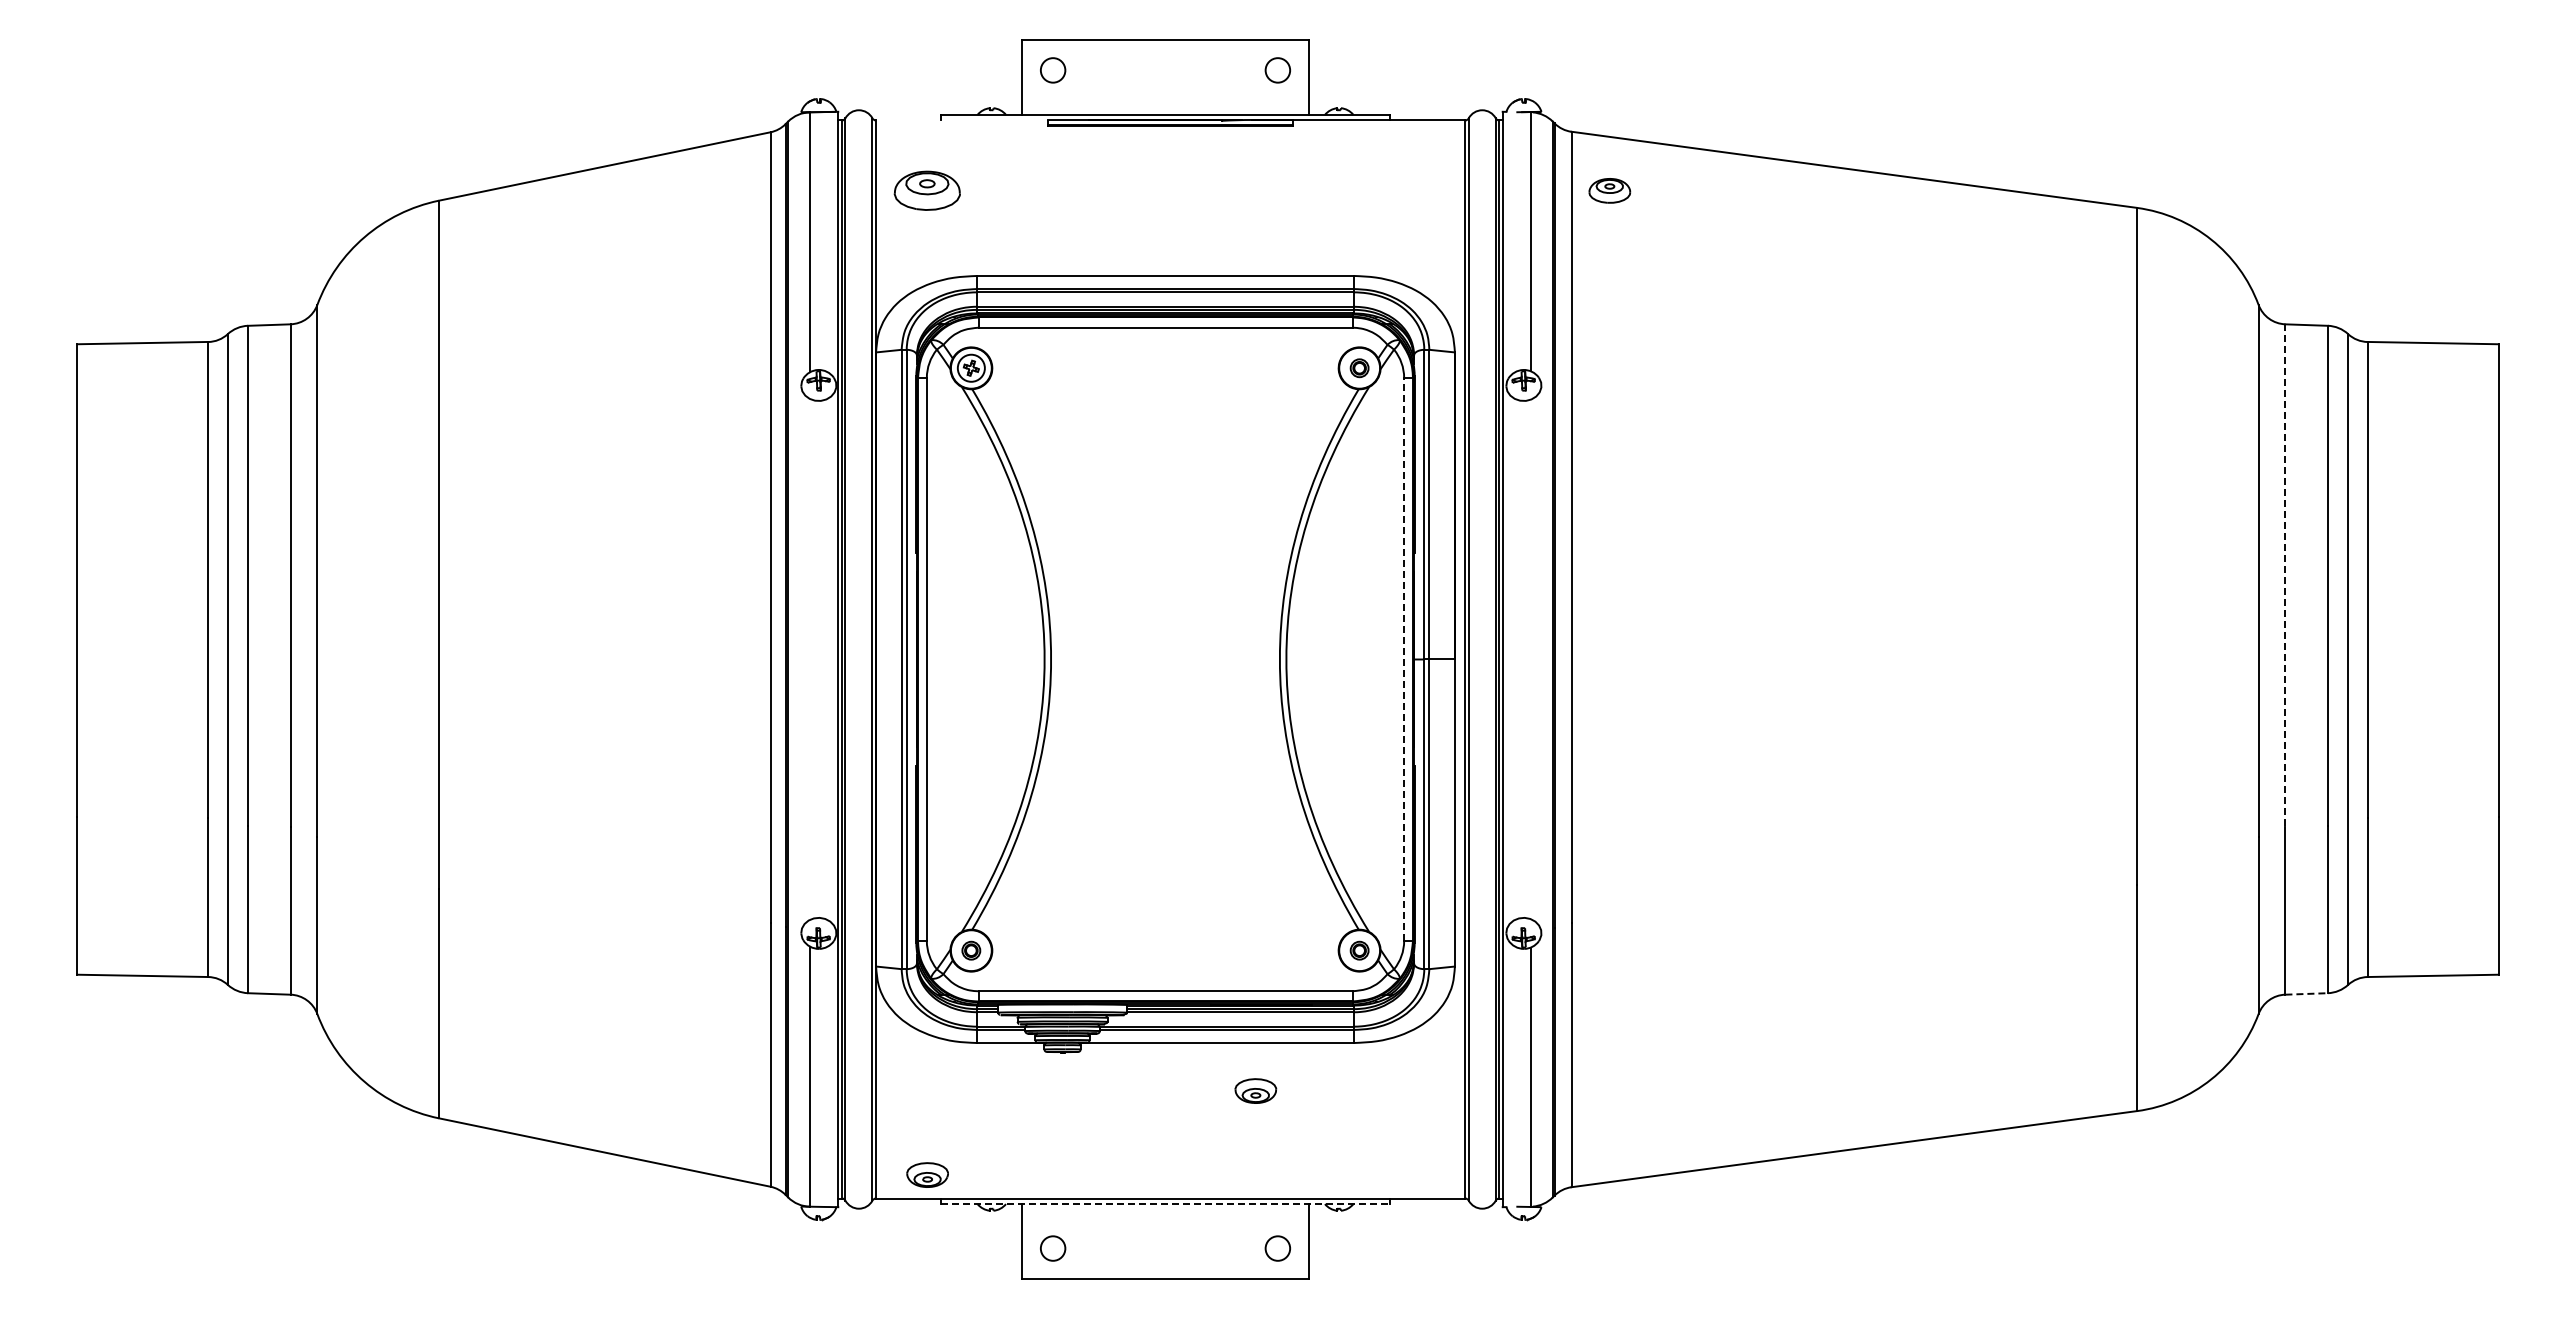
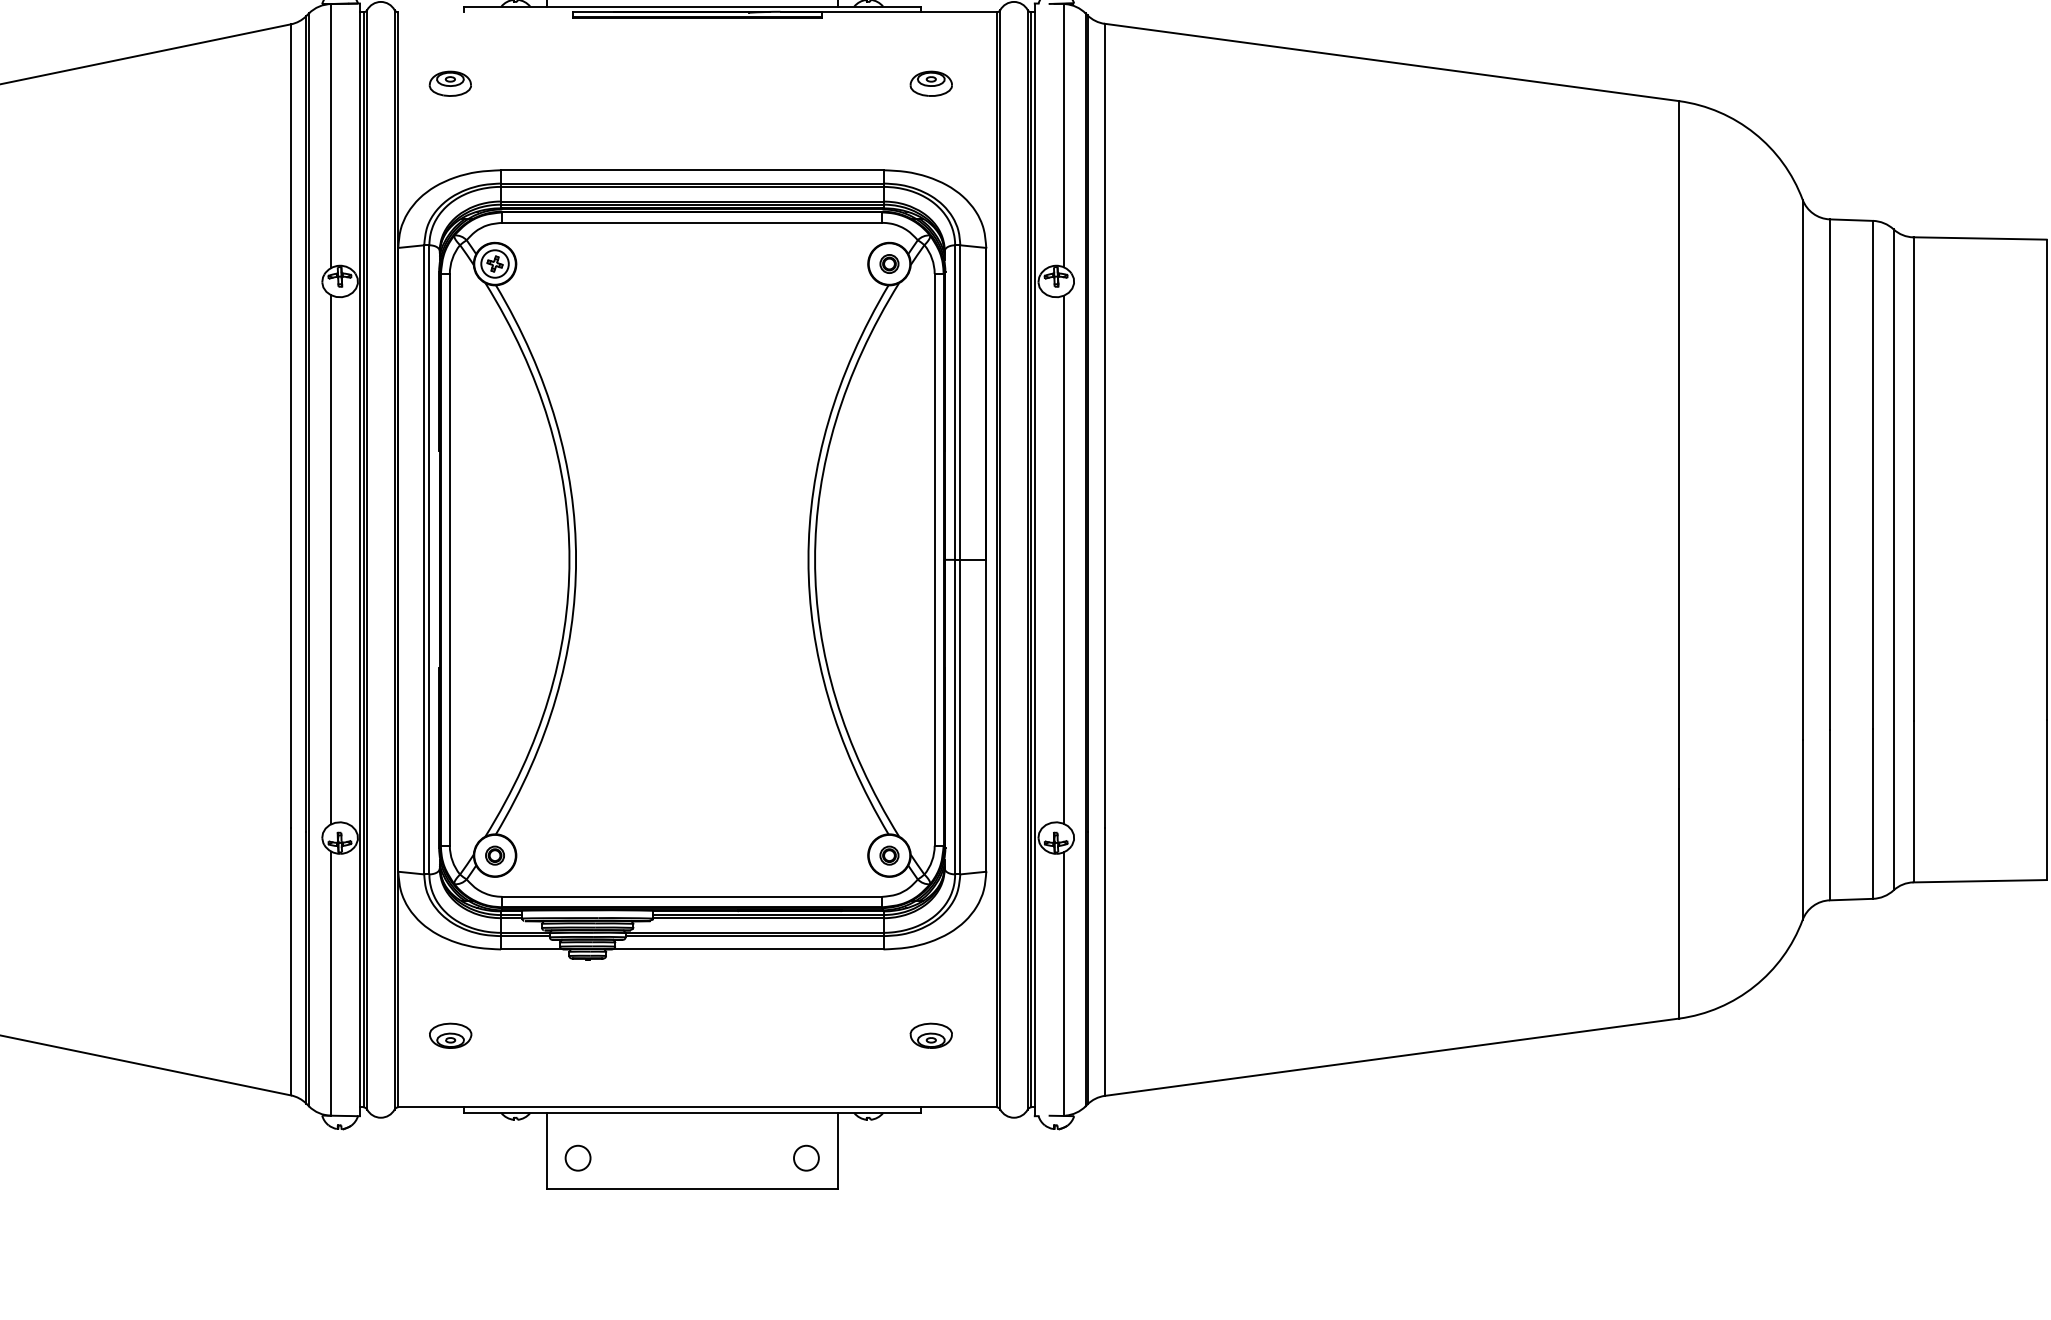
part: (927, 190) -> (450, 83), size x0.62
part: (1609, 190) -> (930, 83), moved
line: (2285, 576) -> (1829, 475), dashed -> solid
line: (810, 659) -> (331, 559), added
line: (1404, 659) -> (935, 559), dashed -> solid
line: (1530, 659) -> (1063, 559), added
line: (2307, 993) -> (1852, 899), dashed -> solid
part: (1255, 1090) -> (930, 1035), moved
part: (927, 1174) -> (450, 1035), moved
line: (1165, 1204) -> (692, 1113), dashed -> solid

